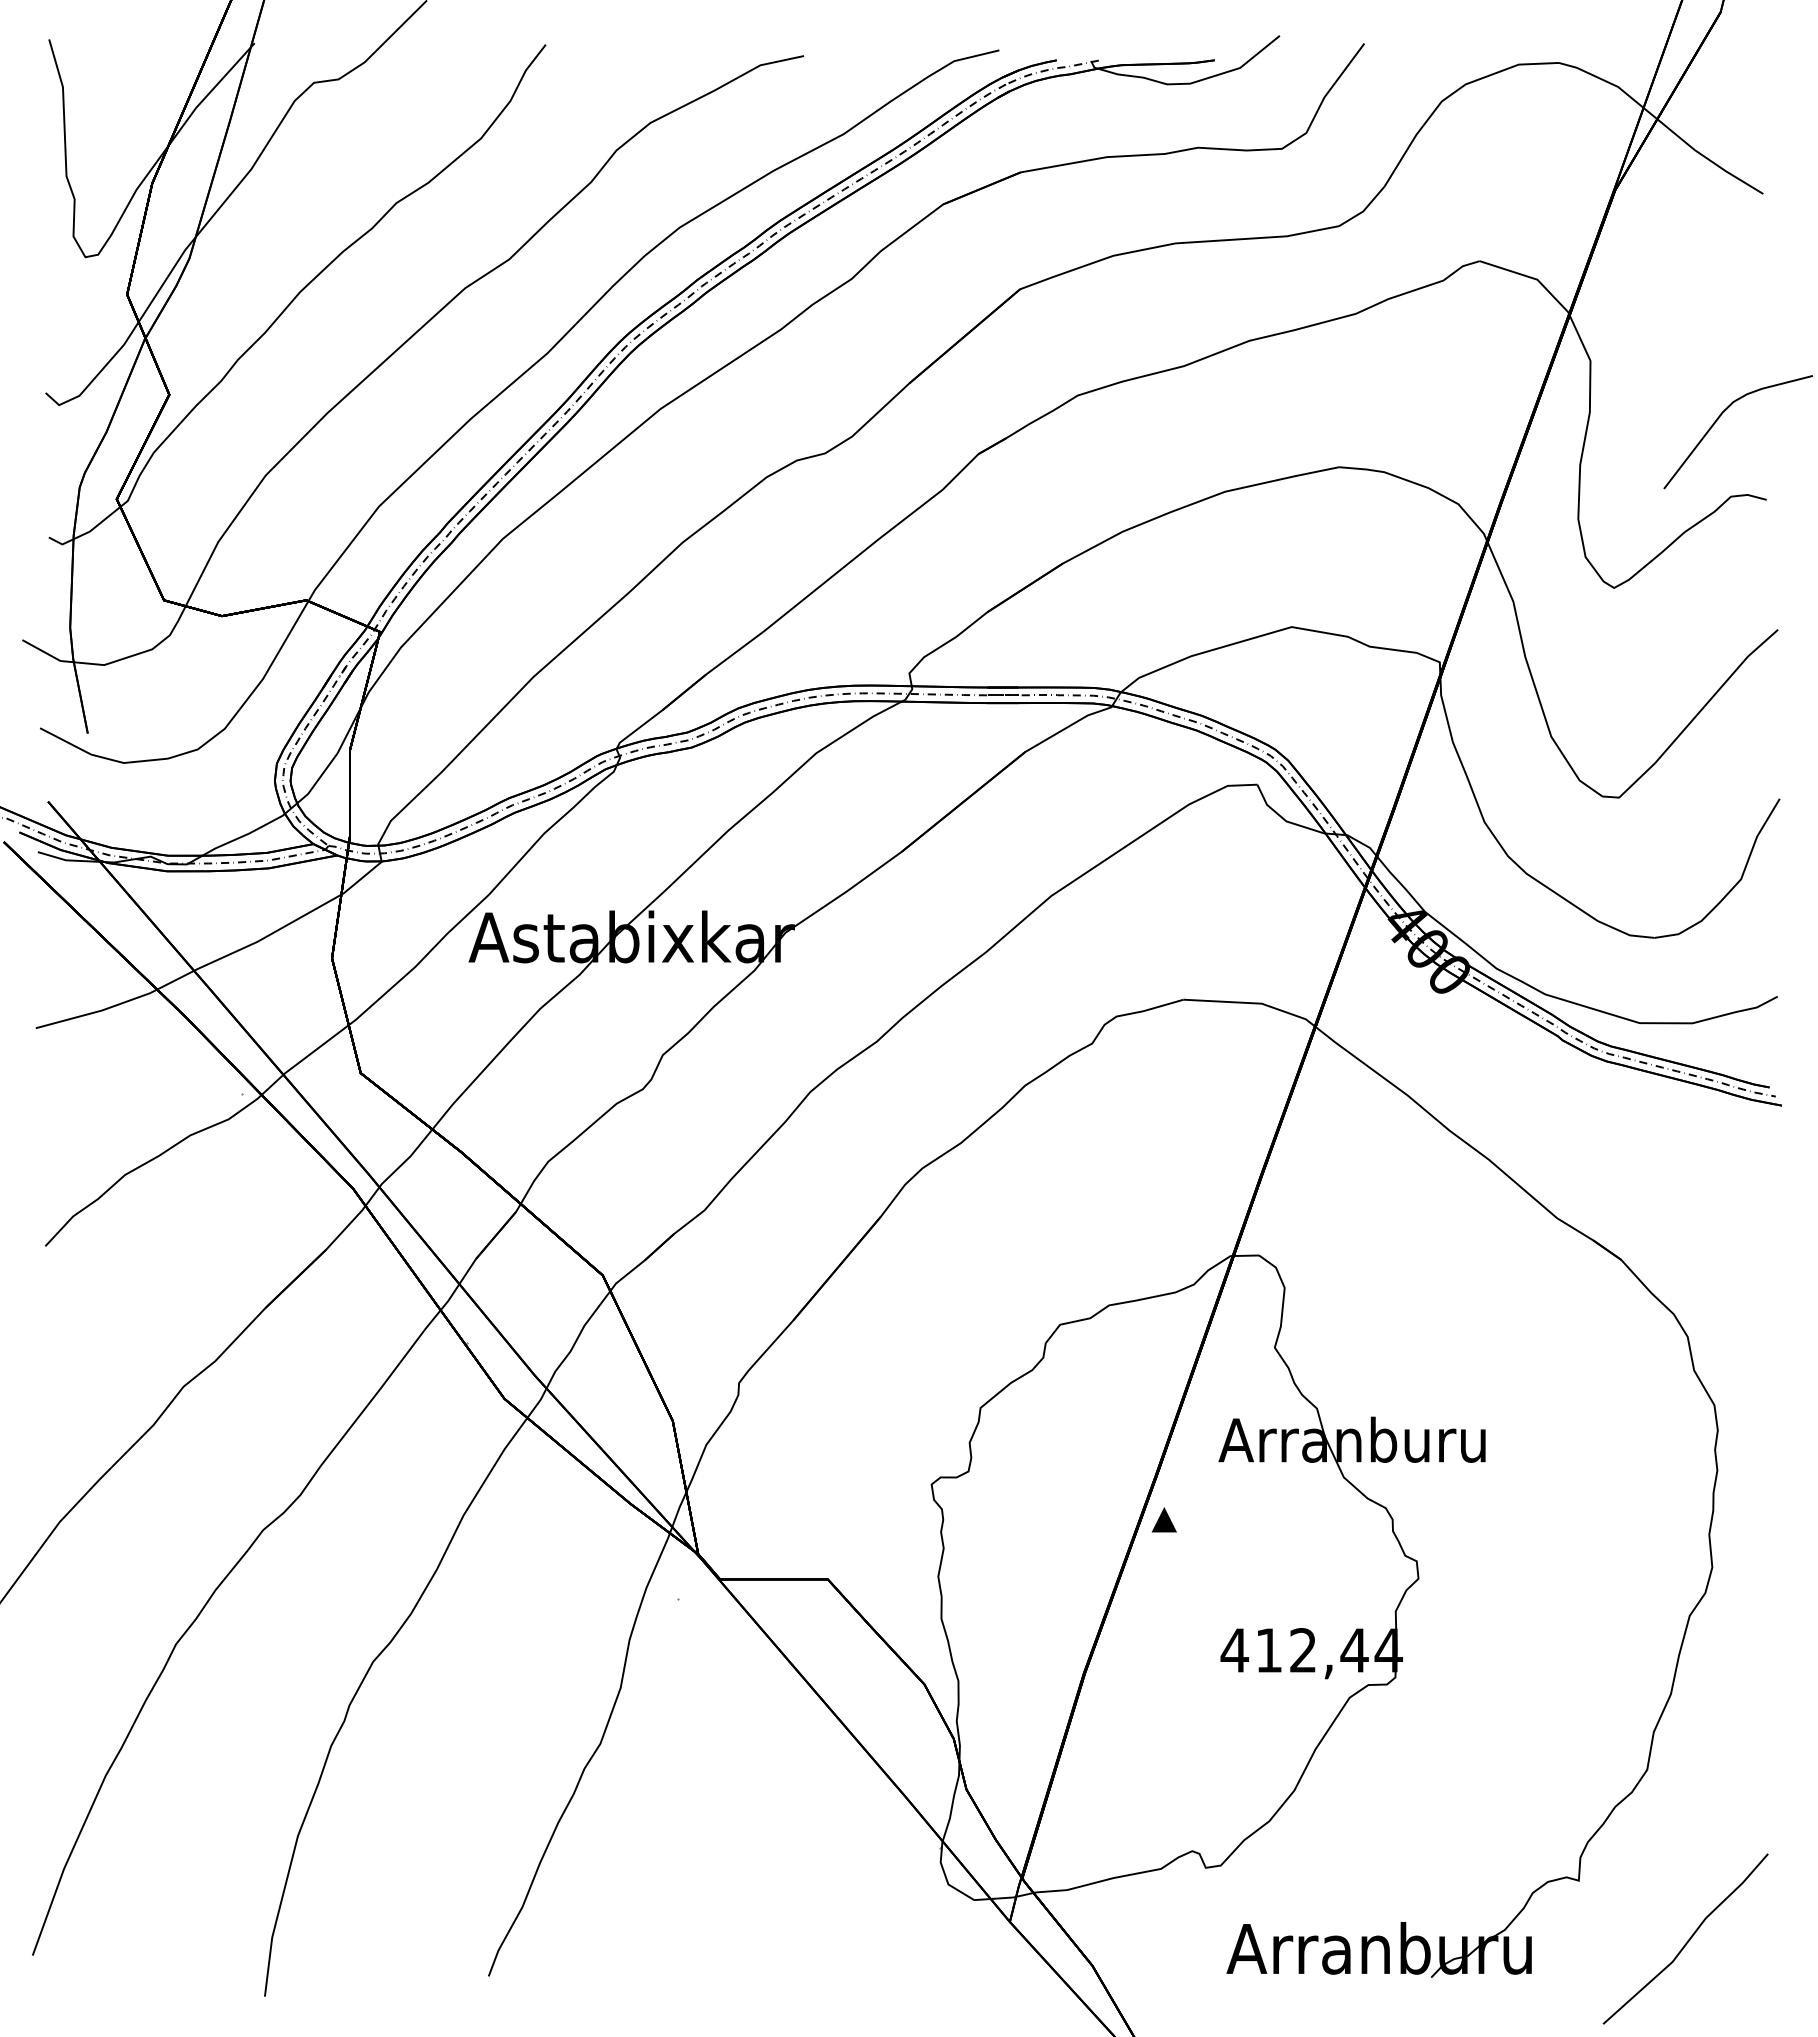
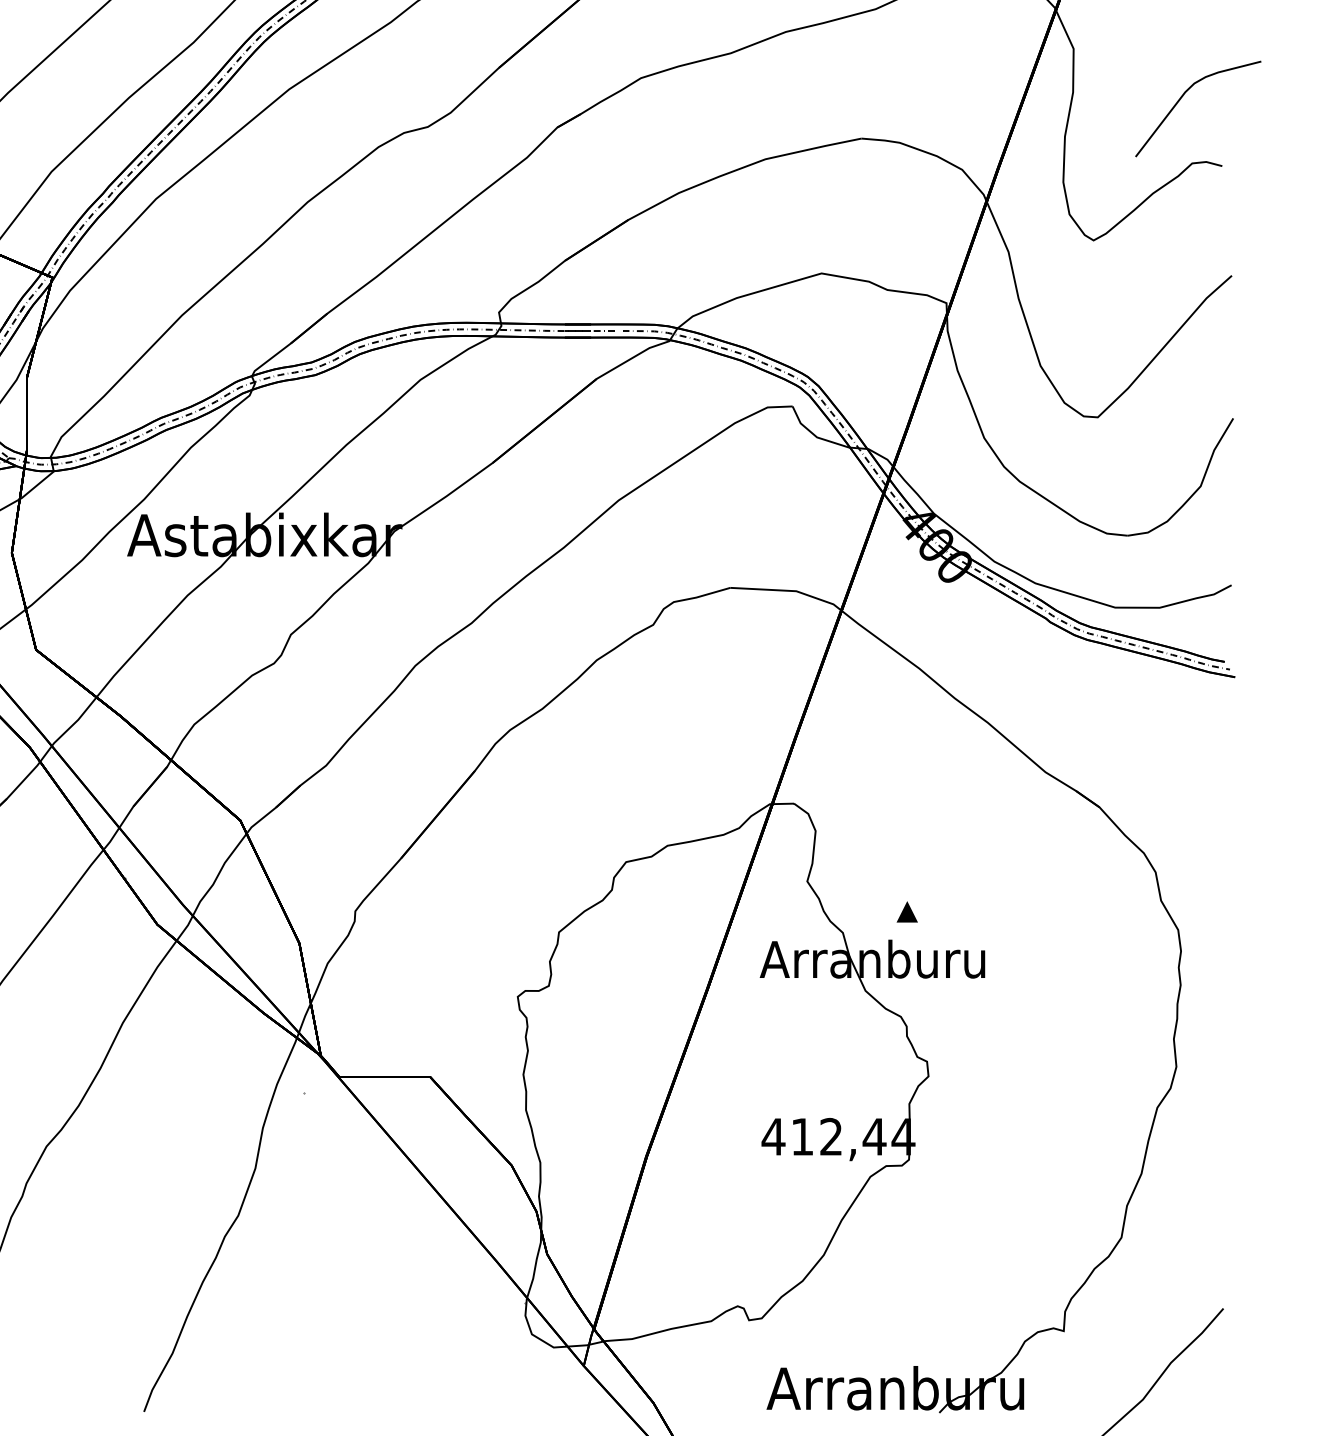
part: (1163, 1519) -> (906, 911), moved

